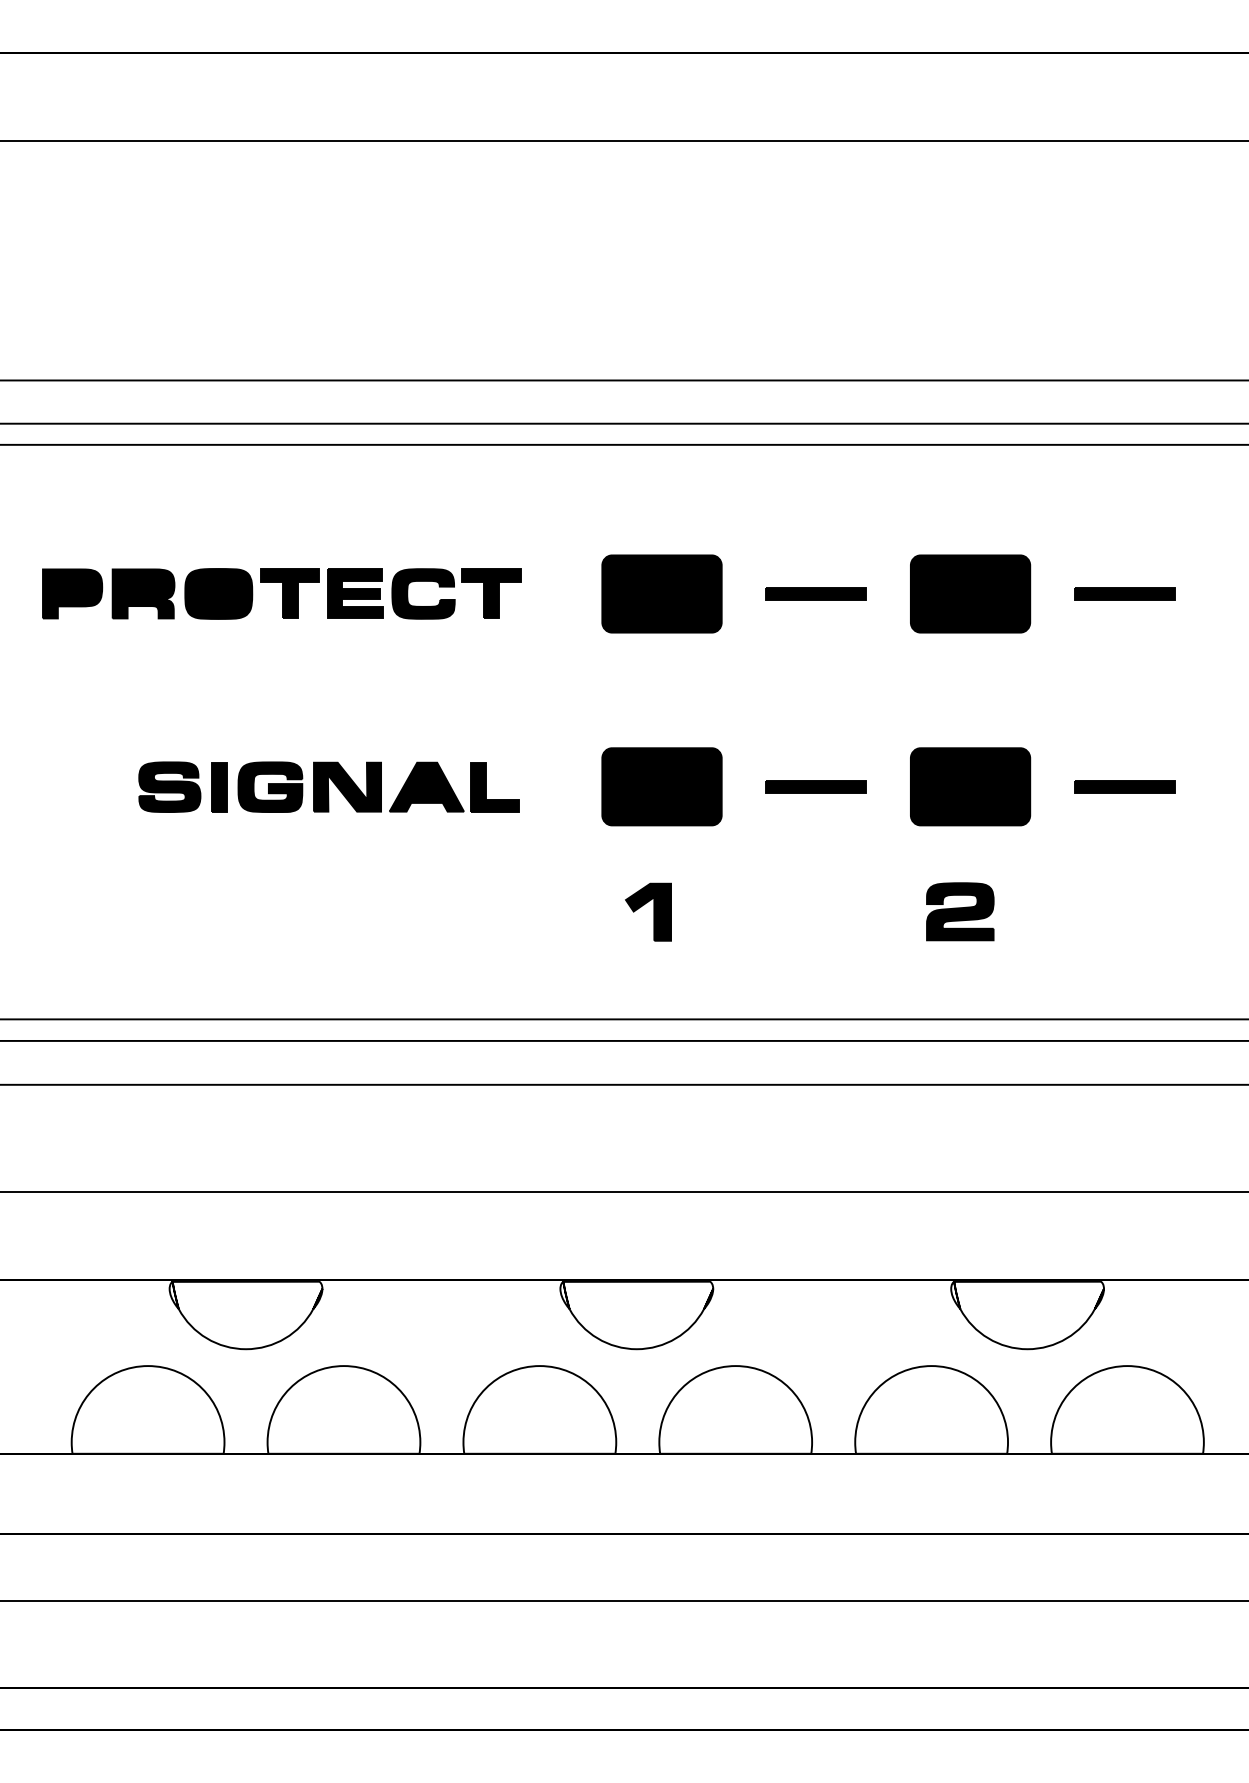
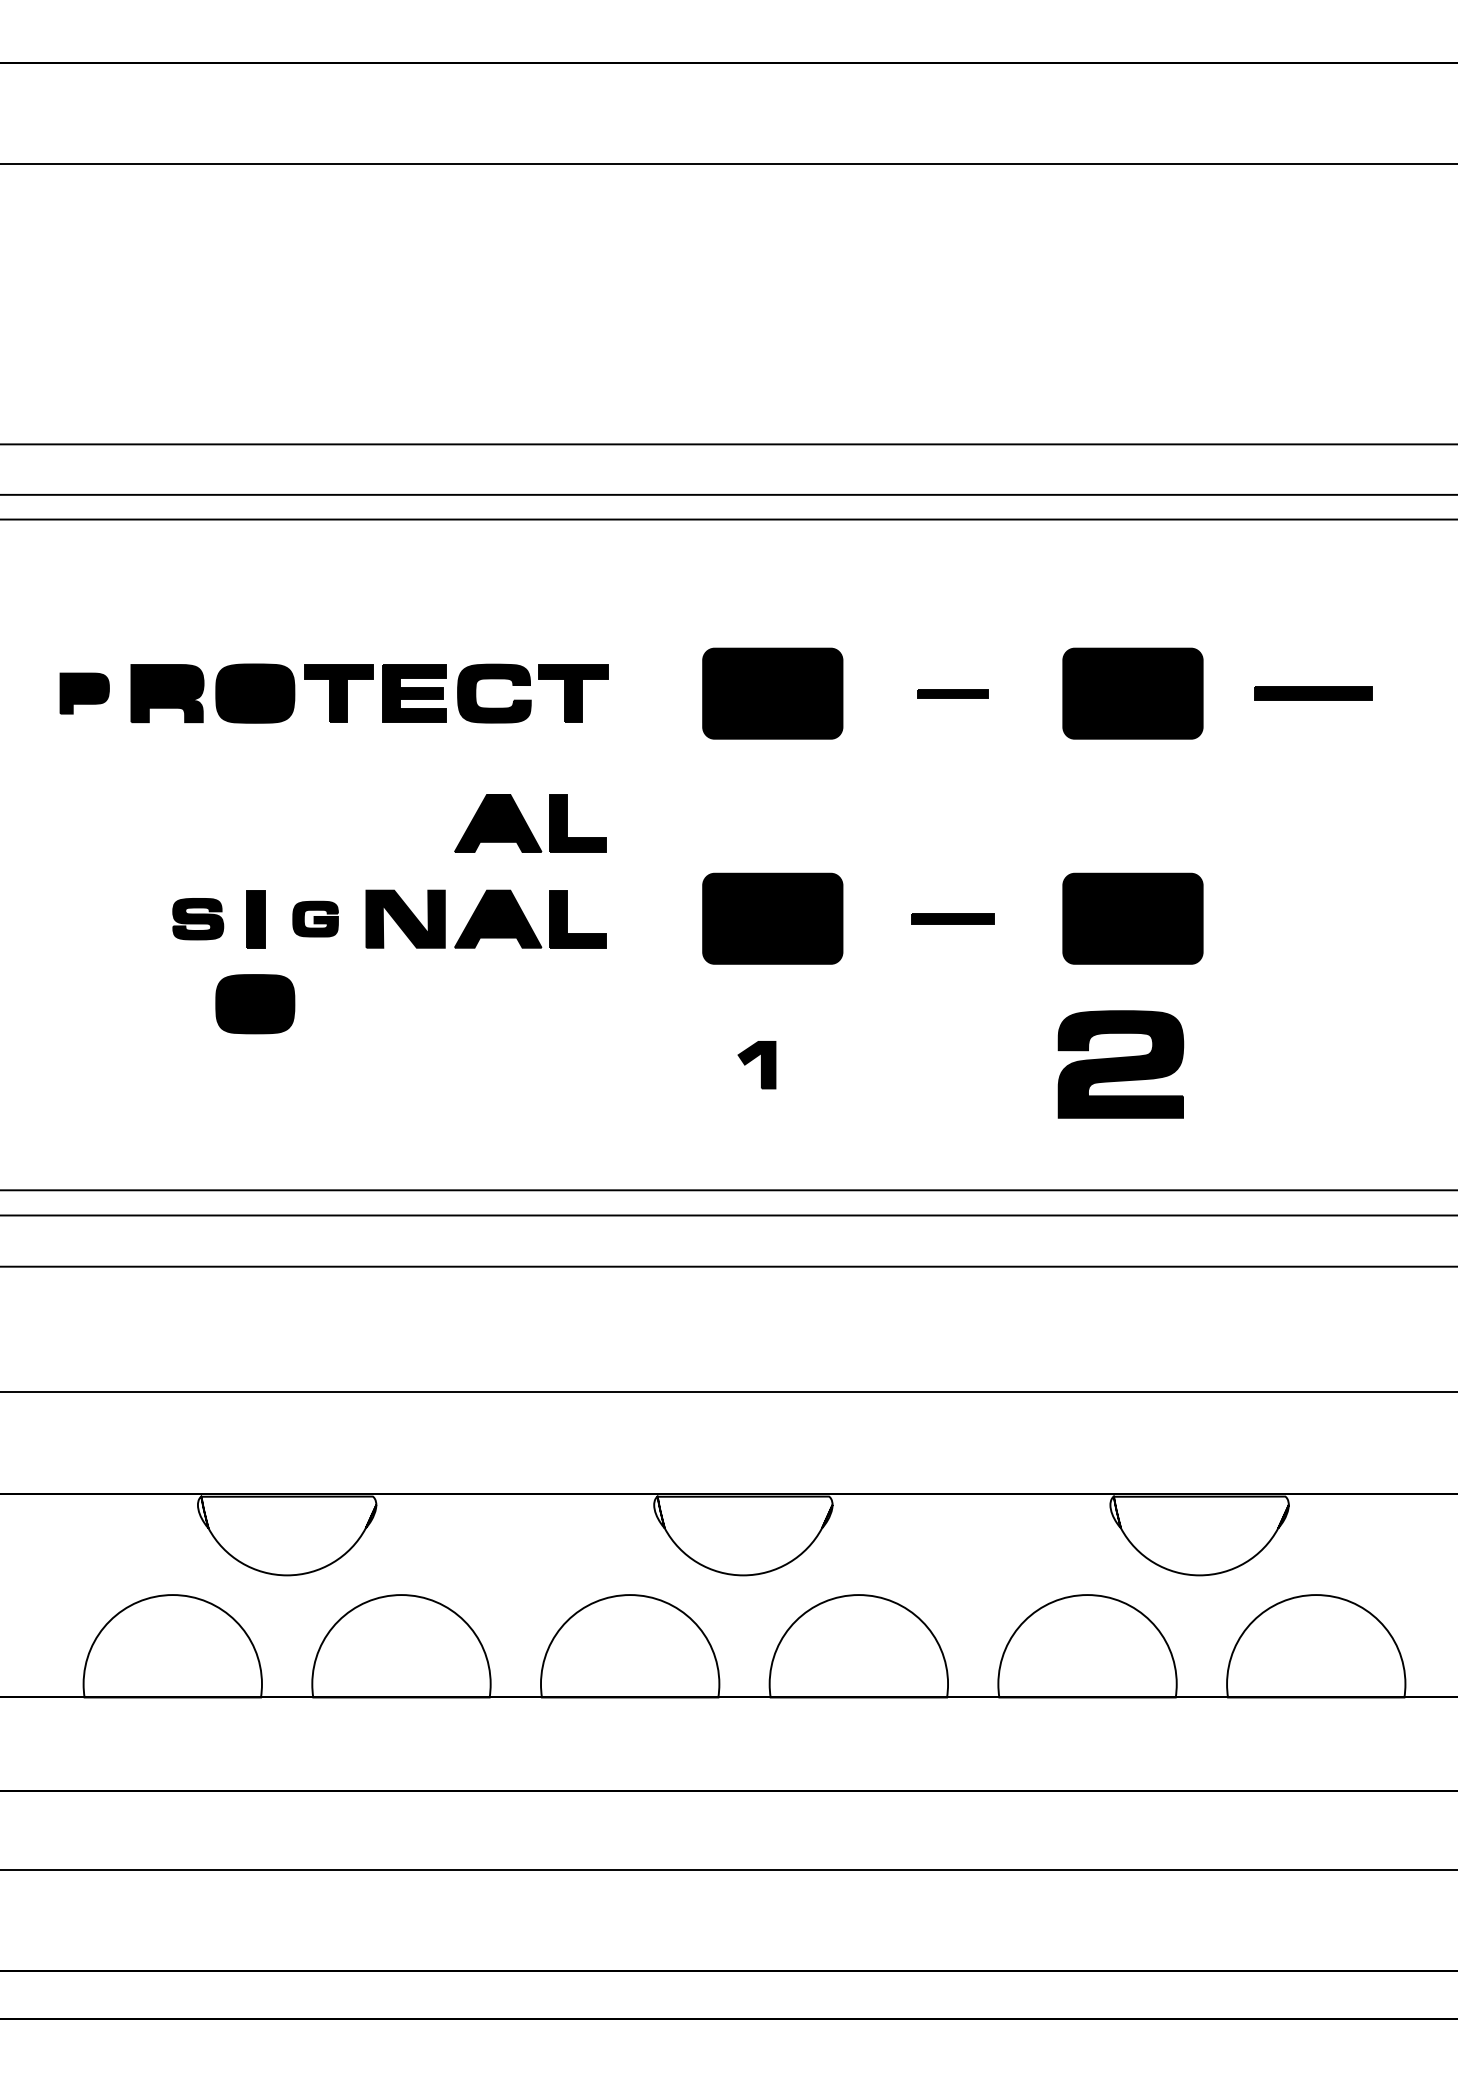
part: (72, 593) -> (84, 693), size x0.7
part: (815, 593) -> (951, 693), size x0.6
part: (454, 704) -> (530, 822), added
part: (169, 786) -> (197, 918), size x0.7
part: (270, 786) -> (315, 918), size x0.6
part: (815, 786) -> (951, 918), size x0.7
part: (1124, 786) -> (1312, 918), removed
part: (218, 859) -> (254, 1003), added
part: (648, 911) -> (757, 1064), size x0.7
part: (960, 911) -> (1121, 1064), size x1.6

